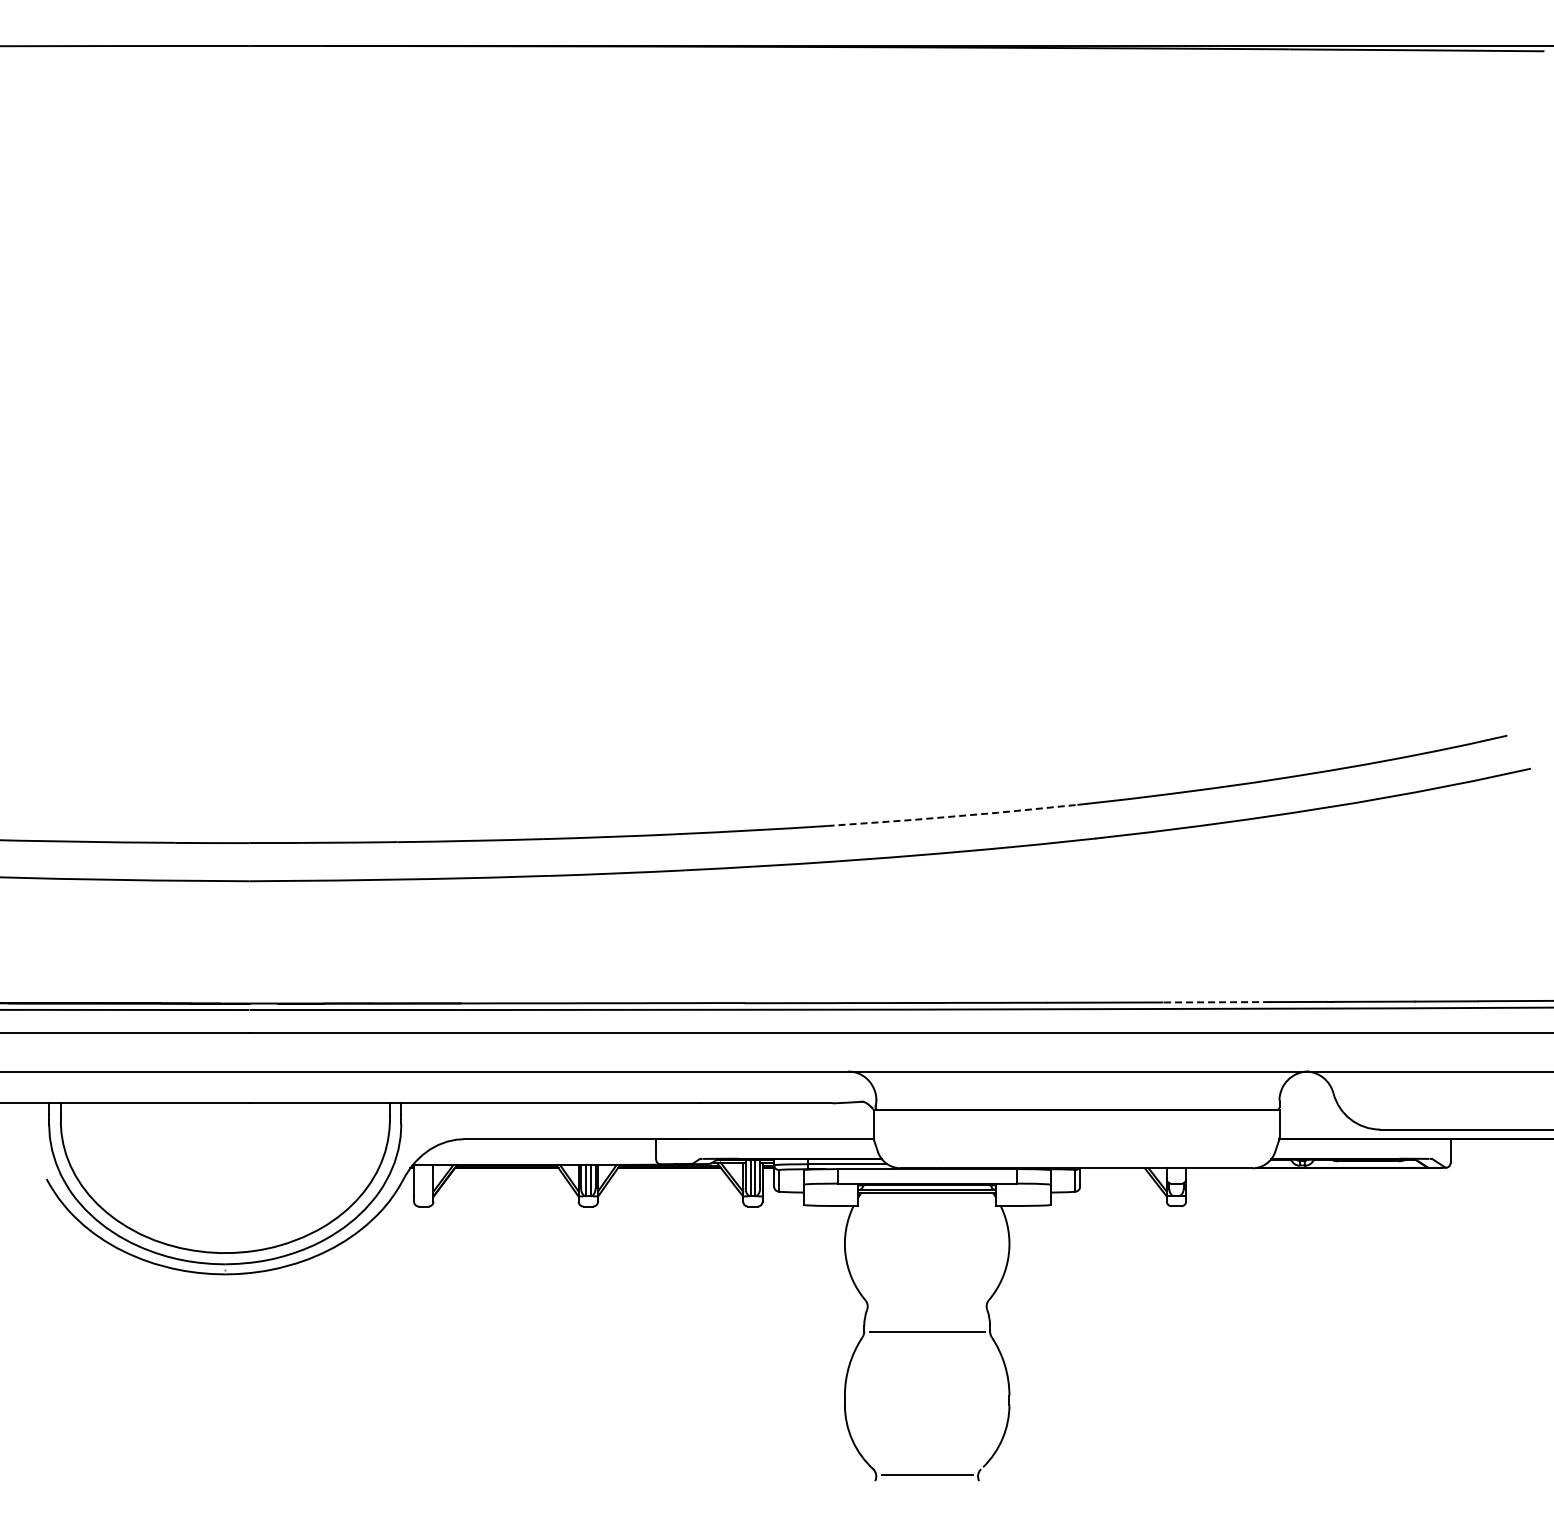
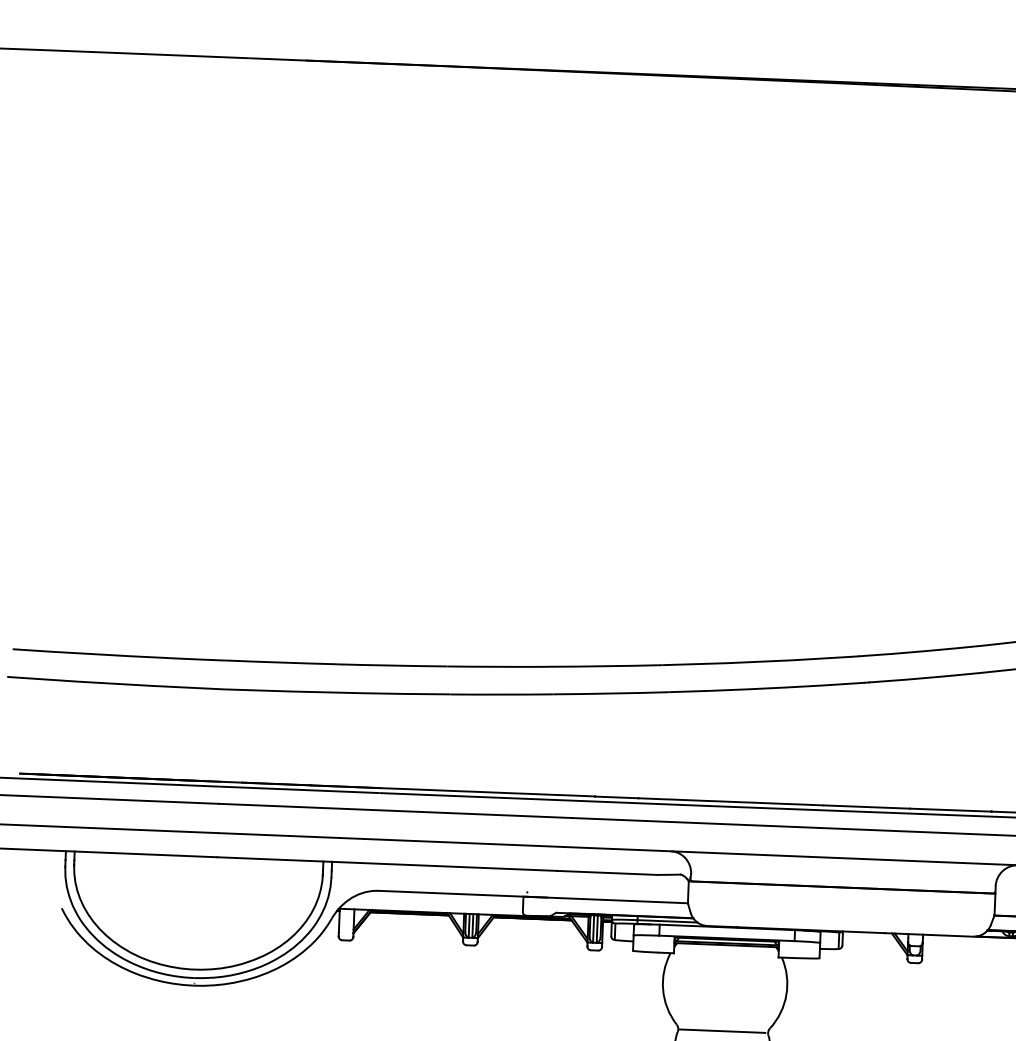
line: (953, 816) -> (757, 661), dashed -> solid
line: (1216, 1002) -> (951, 810), dashed -> solid
line: (926, 1306) -> (722, 1031), added

